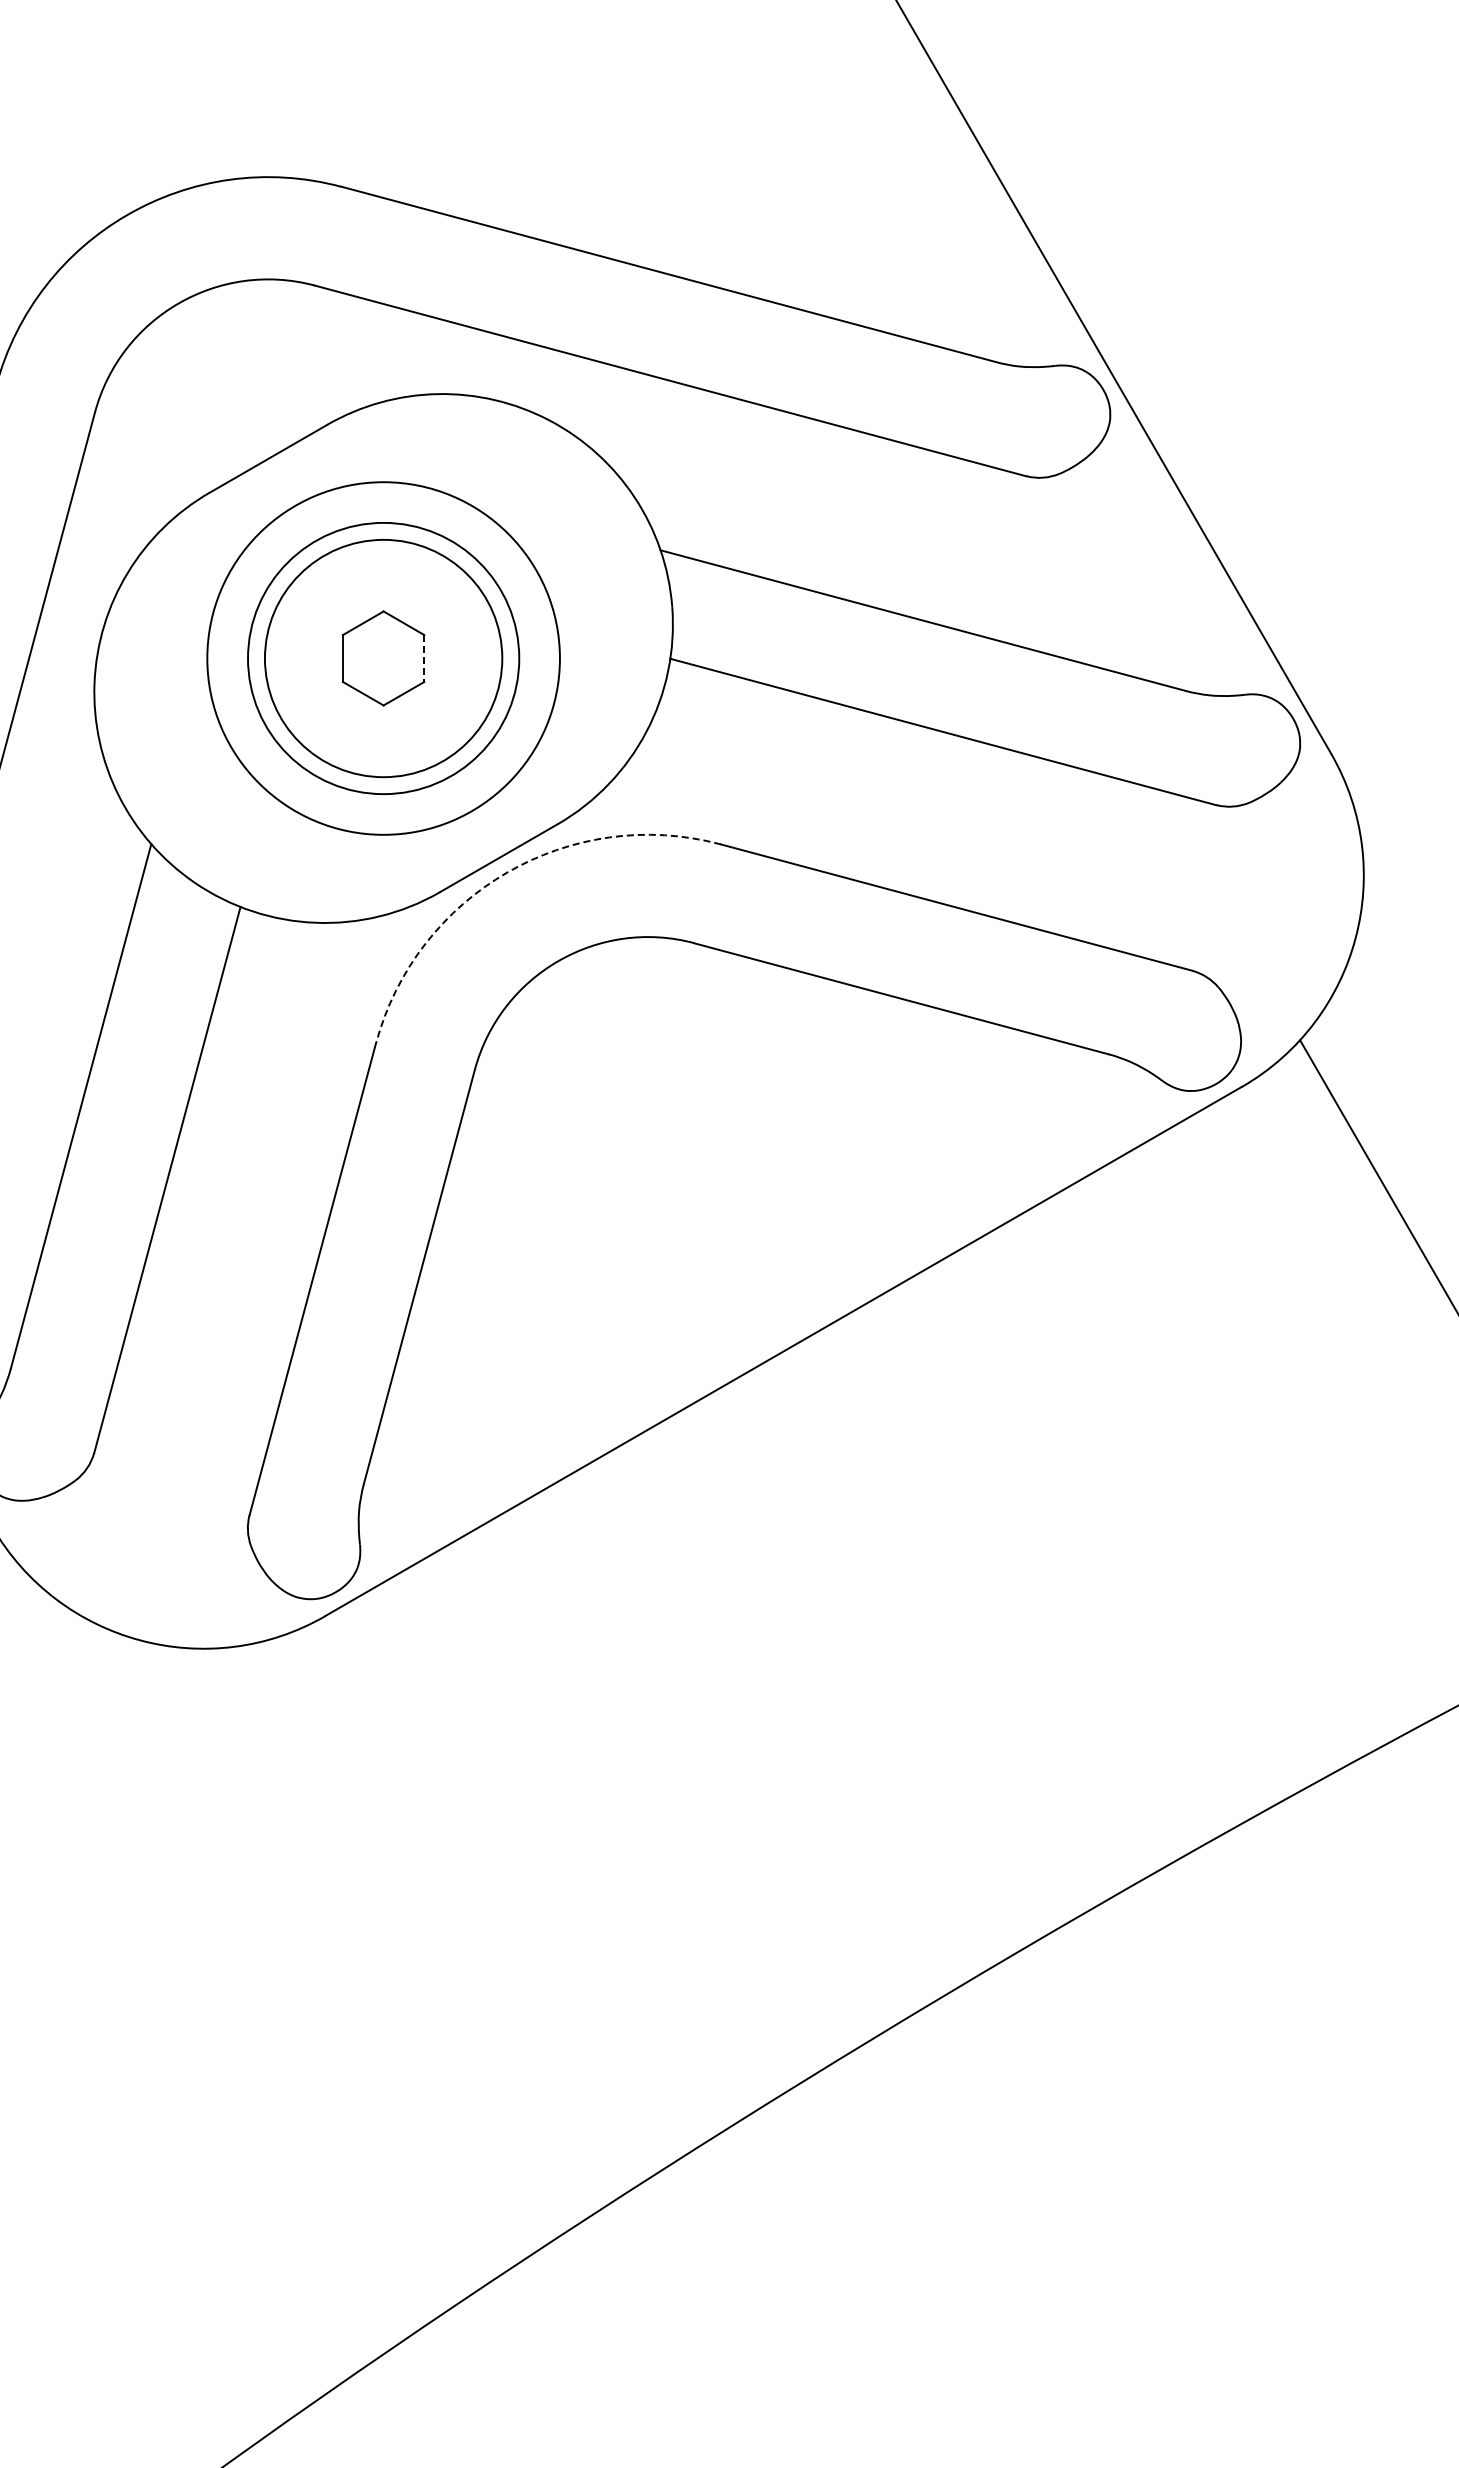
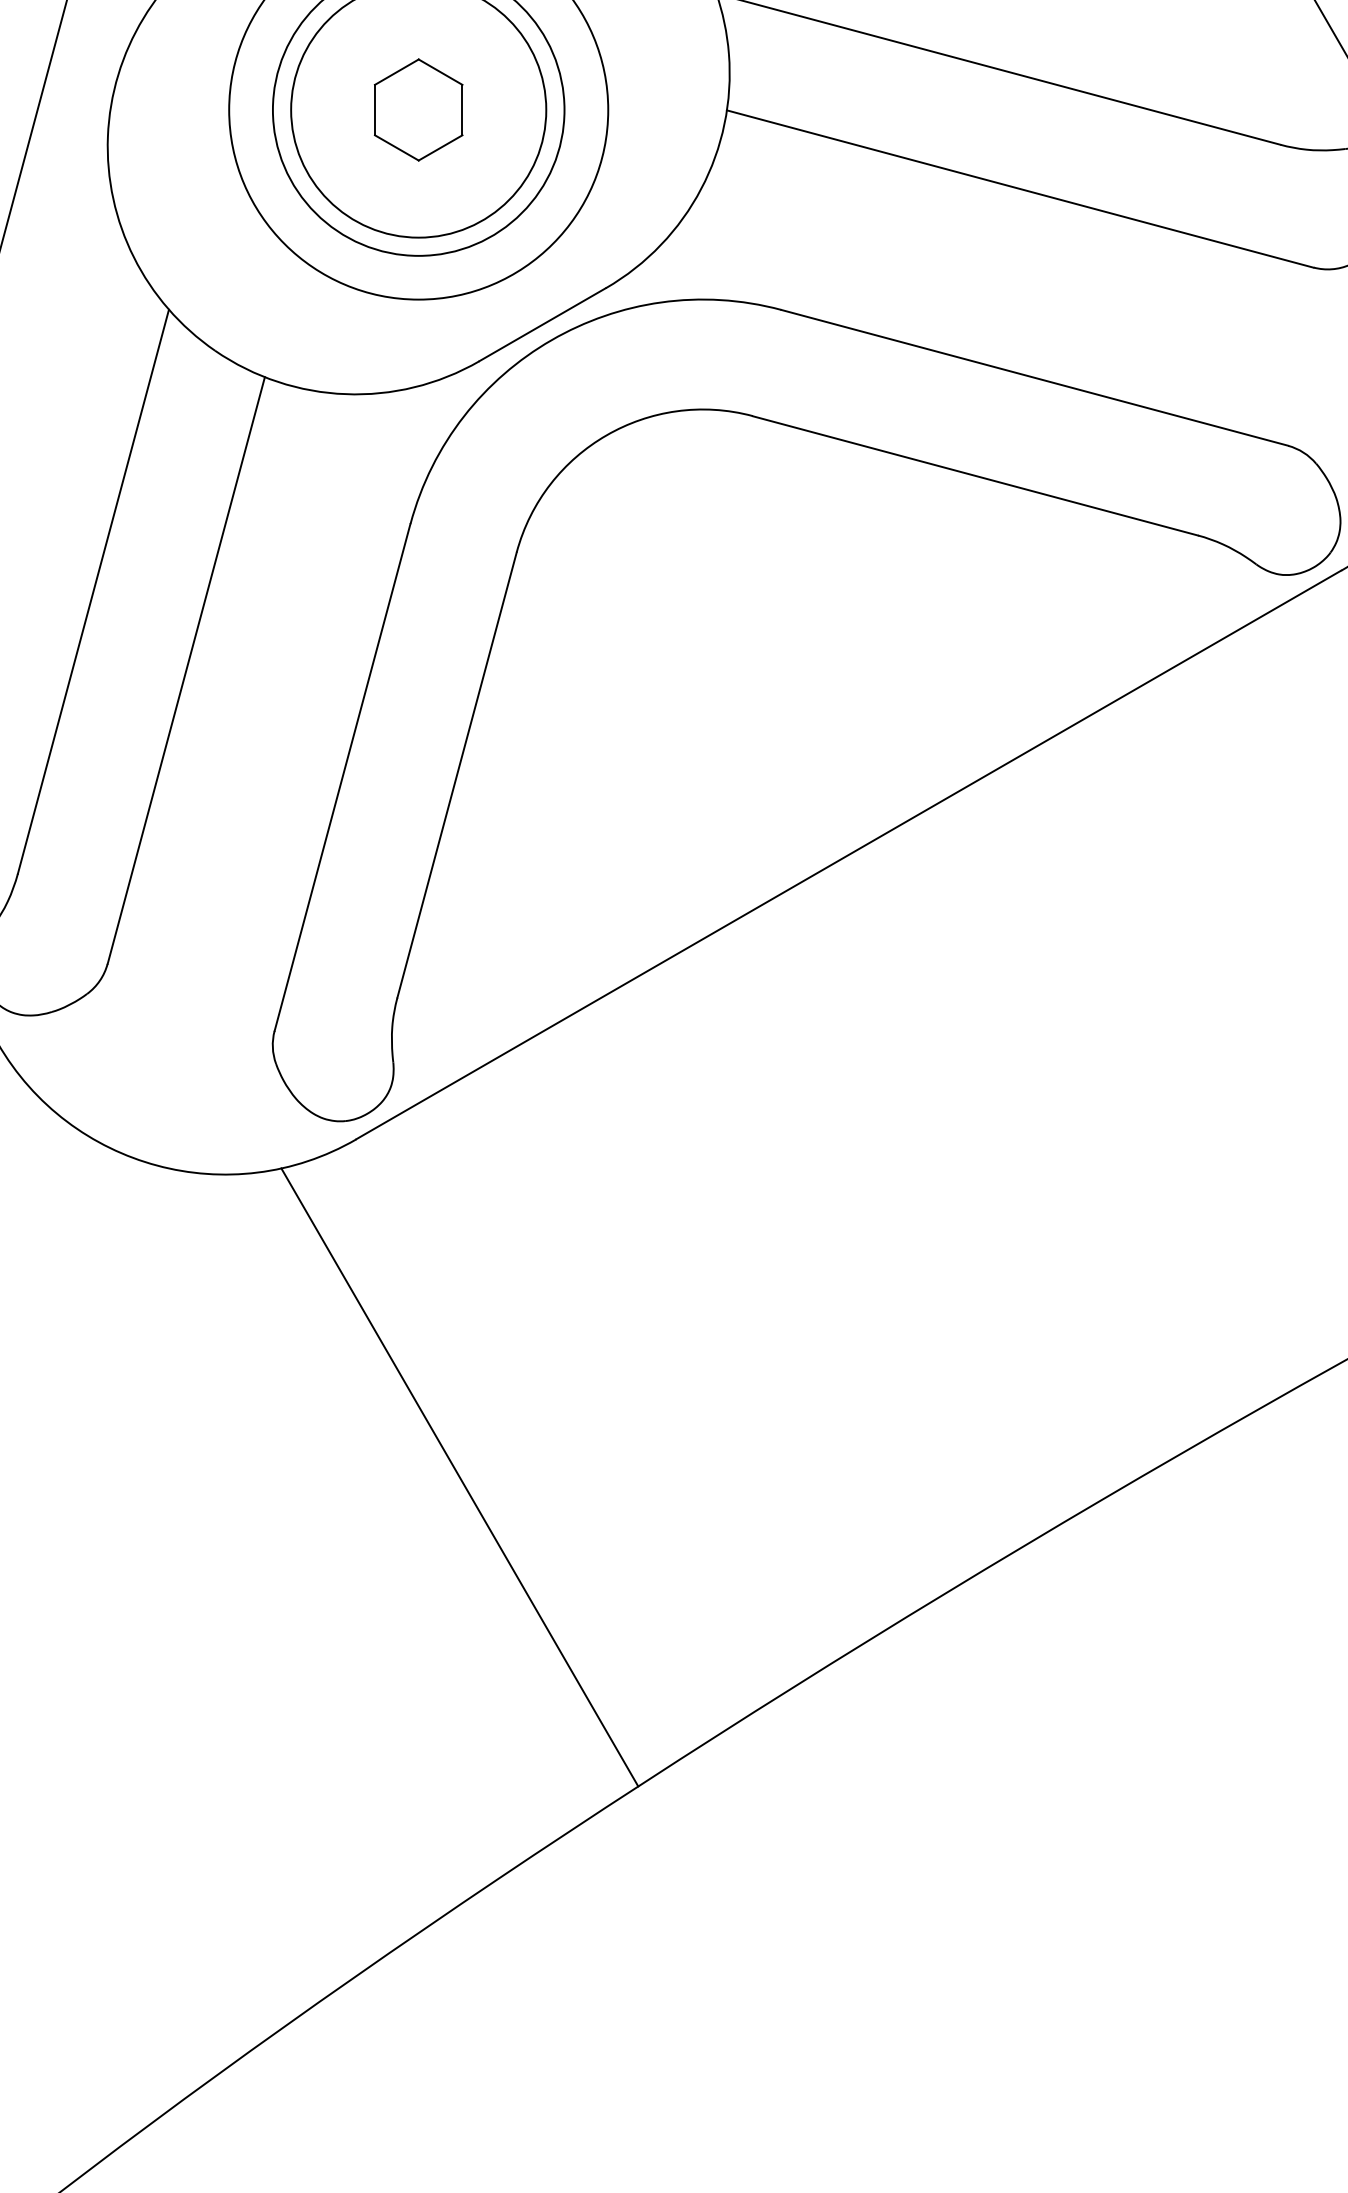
line: (424, 659) -> (462, 111), dashed -> solid
arc: (507, 872) -> (551, 340), dashed -> solid
line: (421, 1930) -> (459, 1477), added

